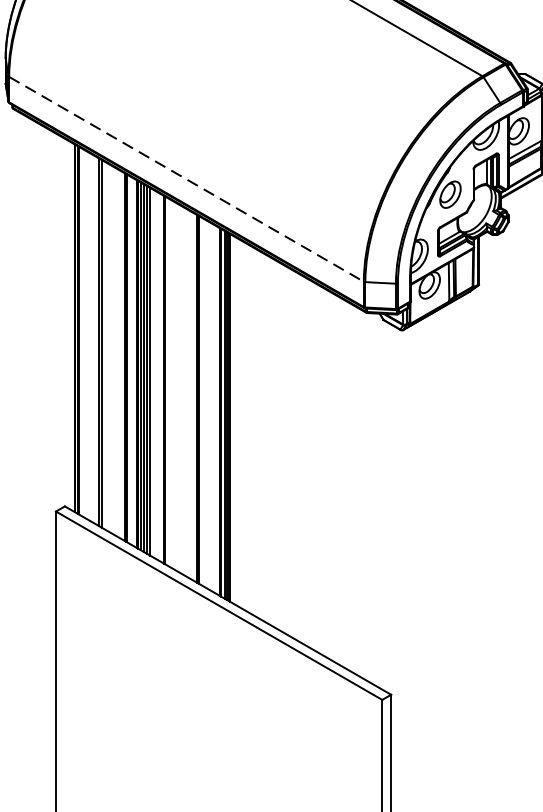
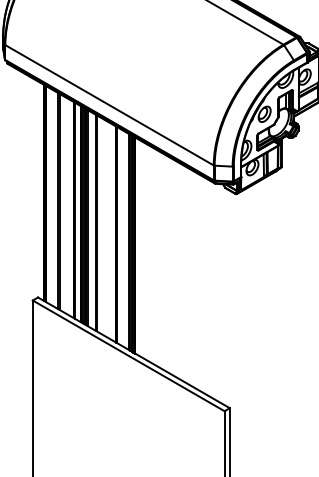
line: (186, 179) -> (109, 105), dashed -> solid

